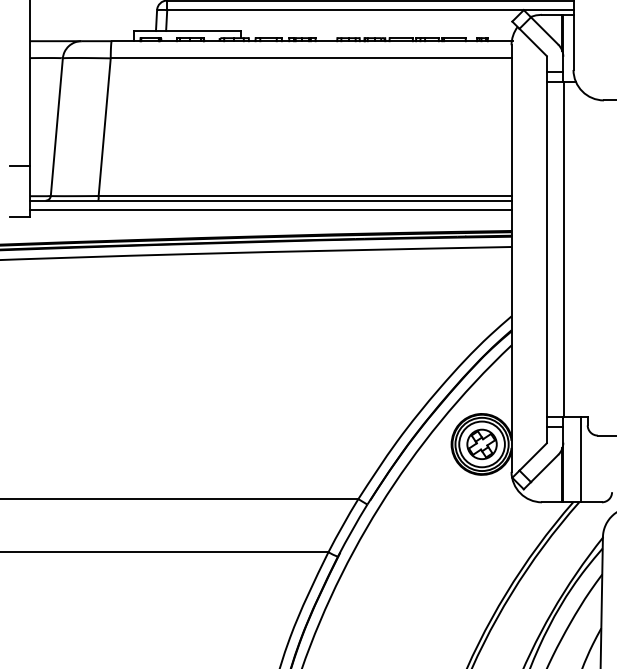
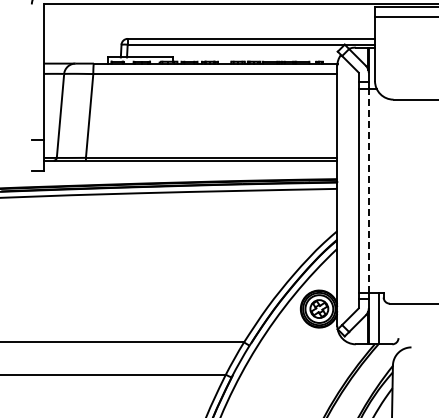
line: (270, 210) -> (190, 166), removed
line: (564, 249) -> (369, 190), solid -> dashed

